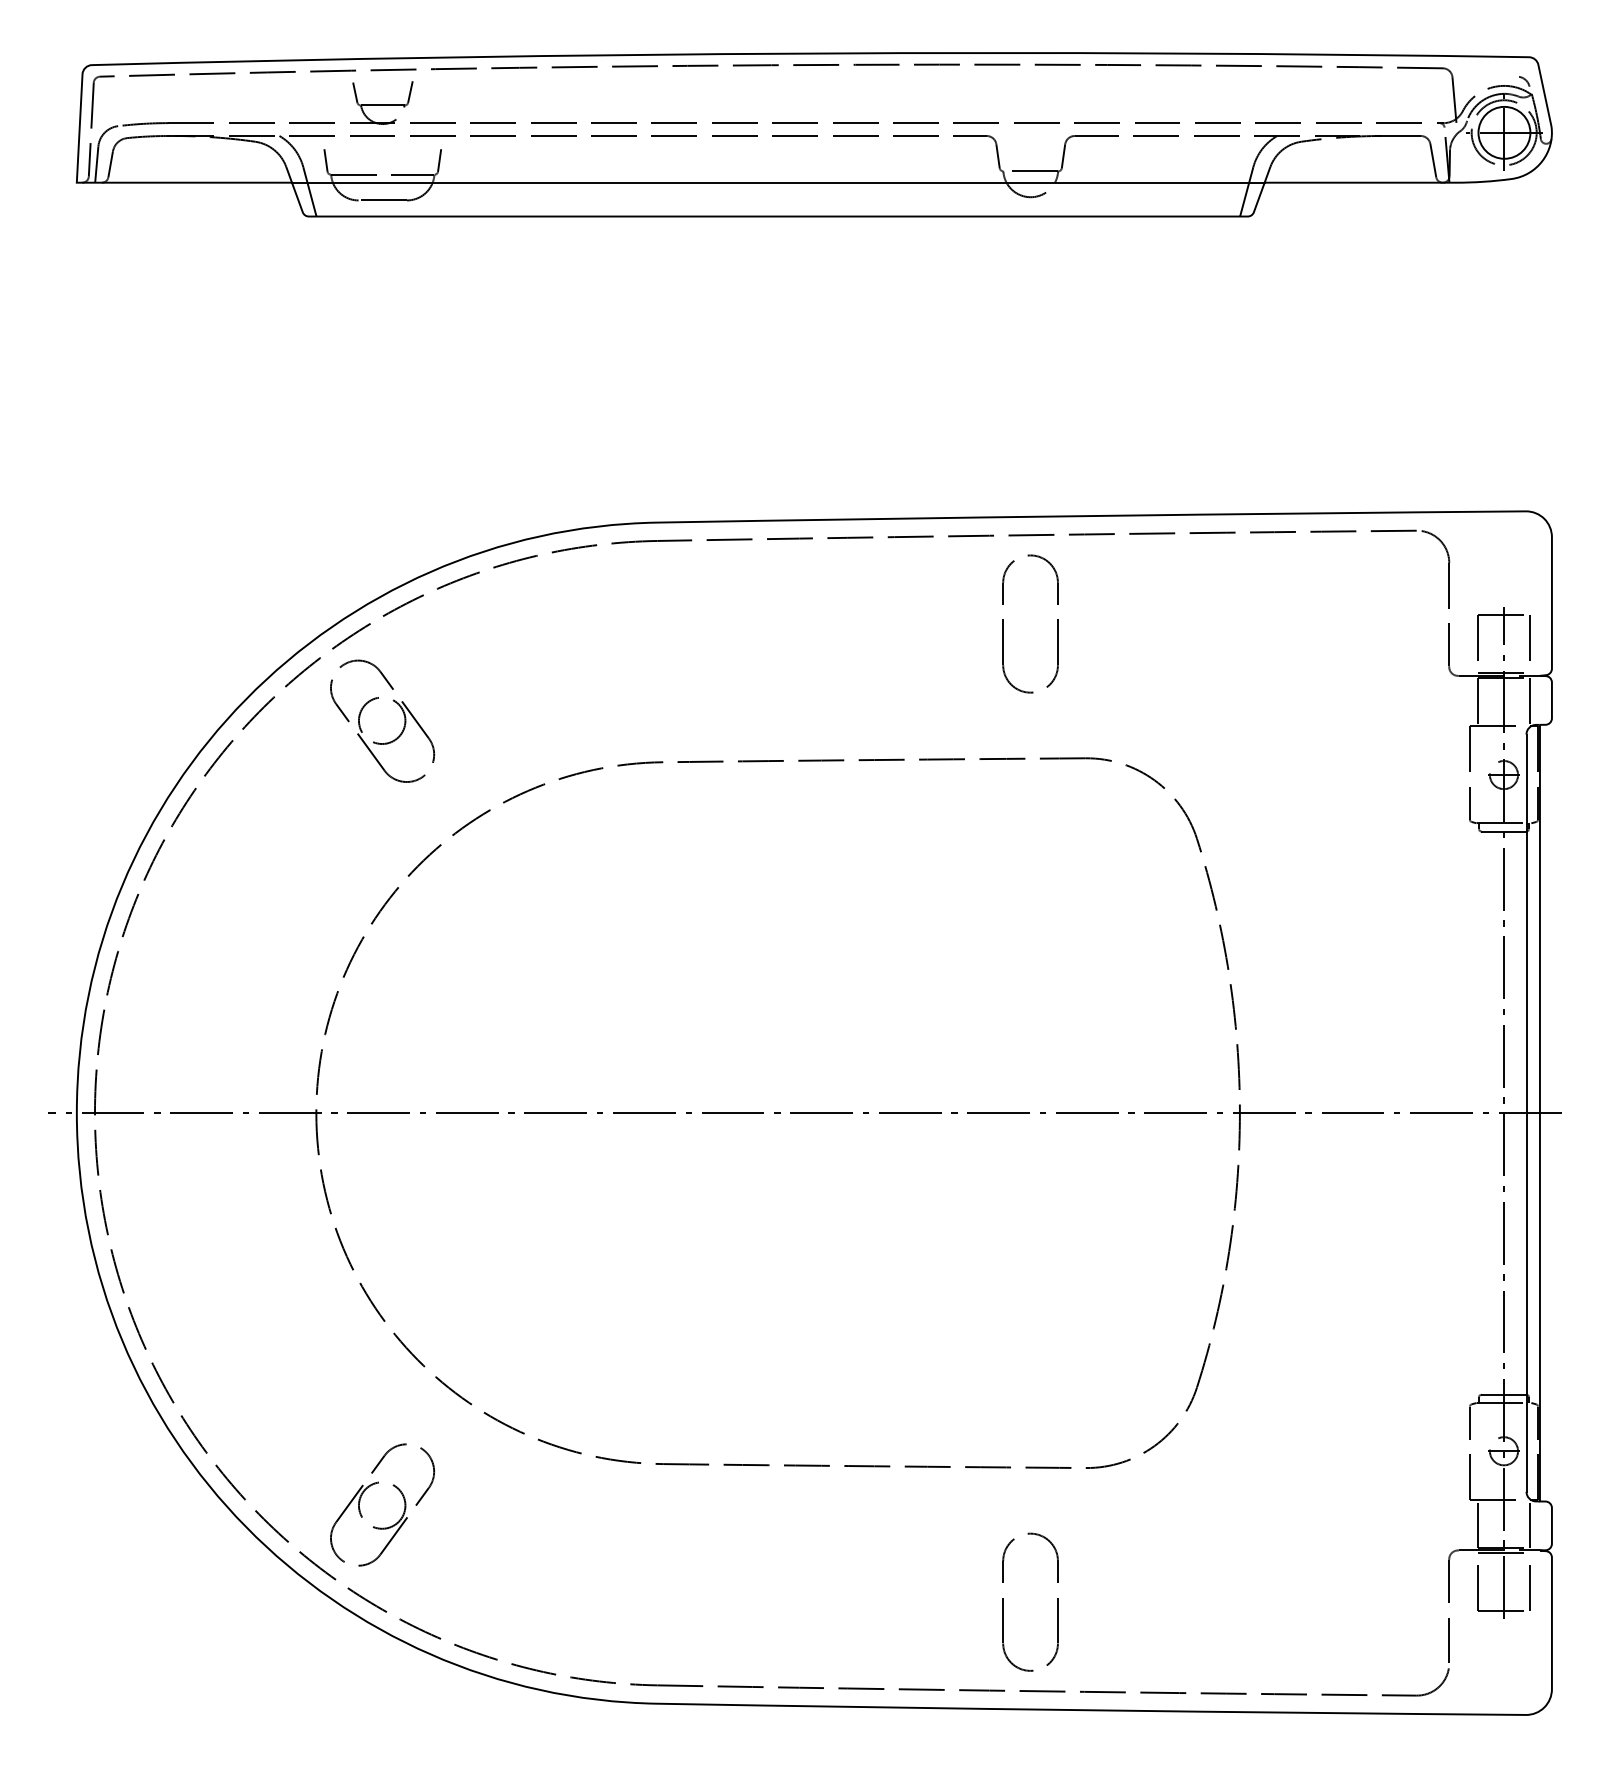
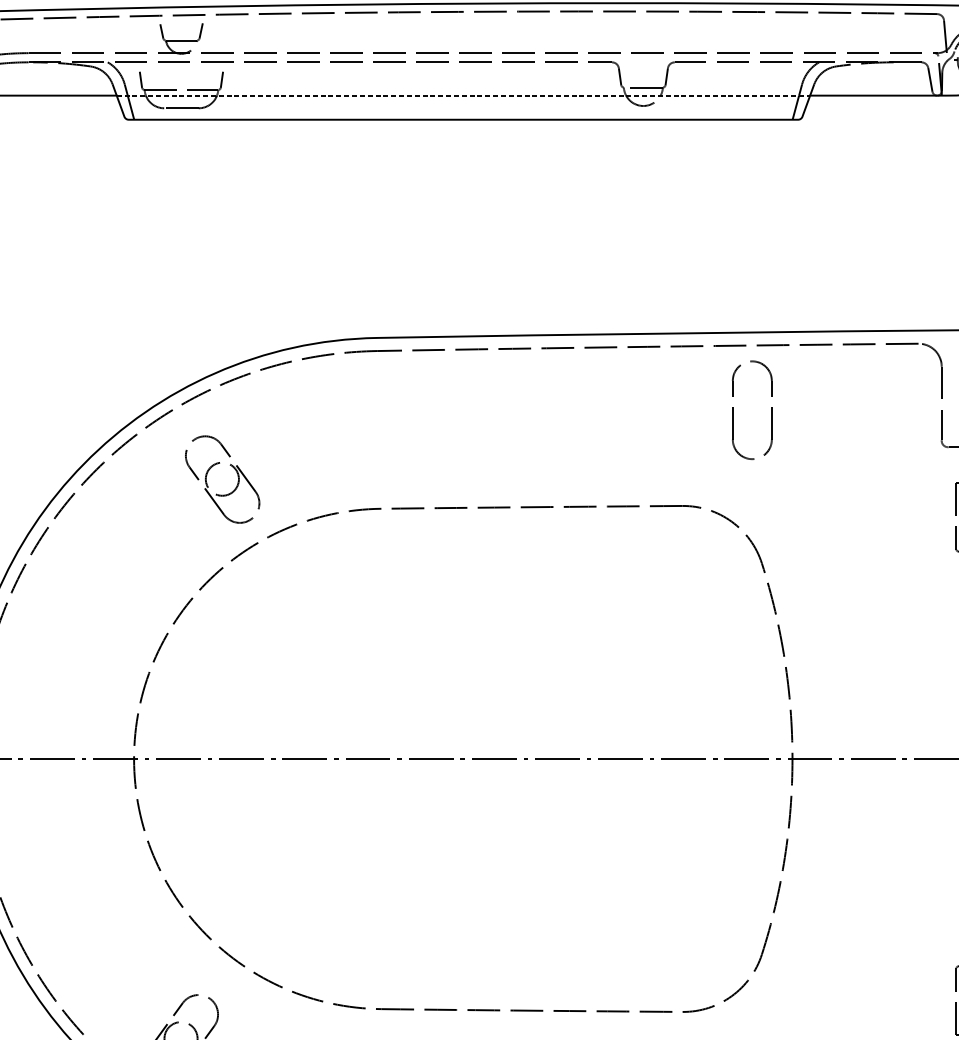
line: (778, 182) -> (463, 95), solid -> dashed
part: (1003, 623) -> (733, 409), moved
part: (402, 712) -> (236, 473), moved

